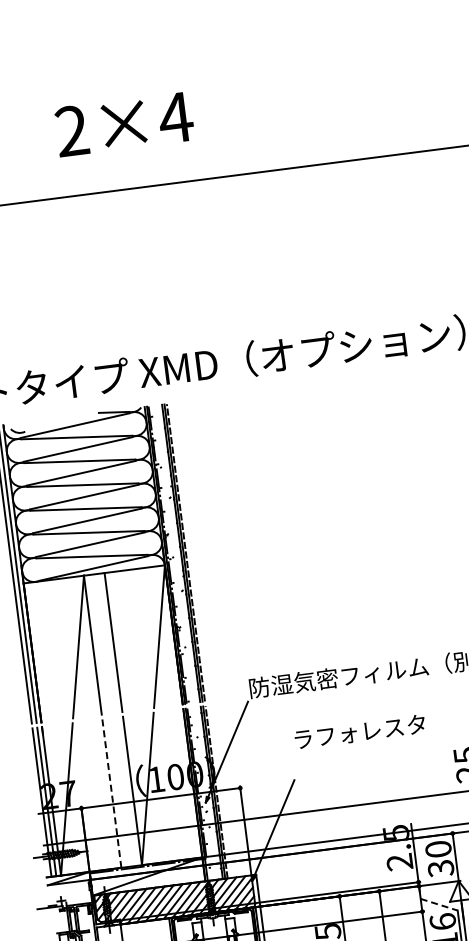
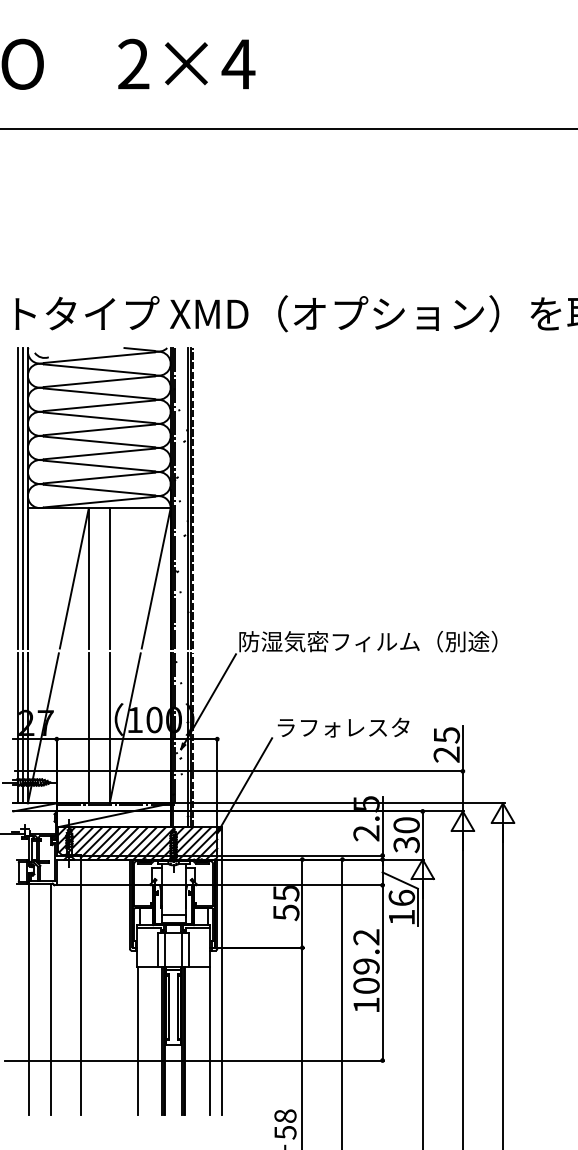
text: (359, 731) -> (343, 727), moved
line: (111, 792) -> (88, 727), dashed -> solid
line: (439, 904) -> (400, 880), dashed -> solid

